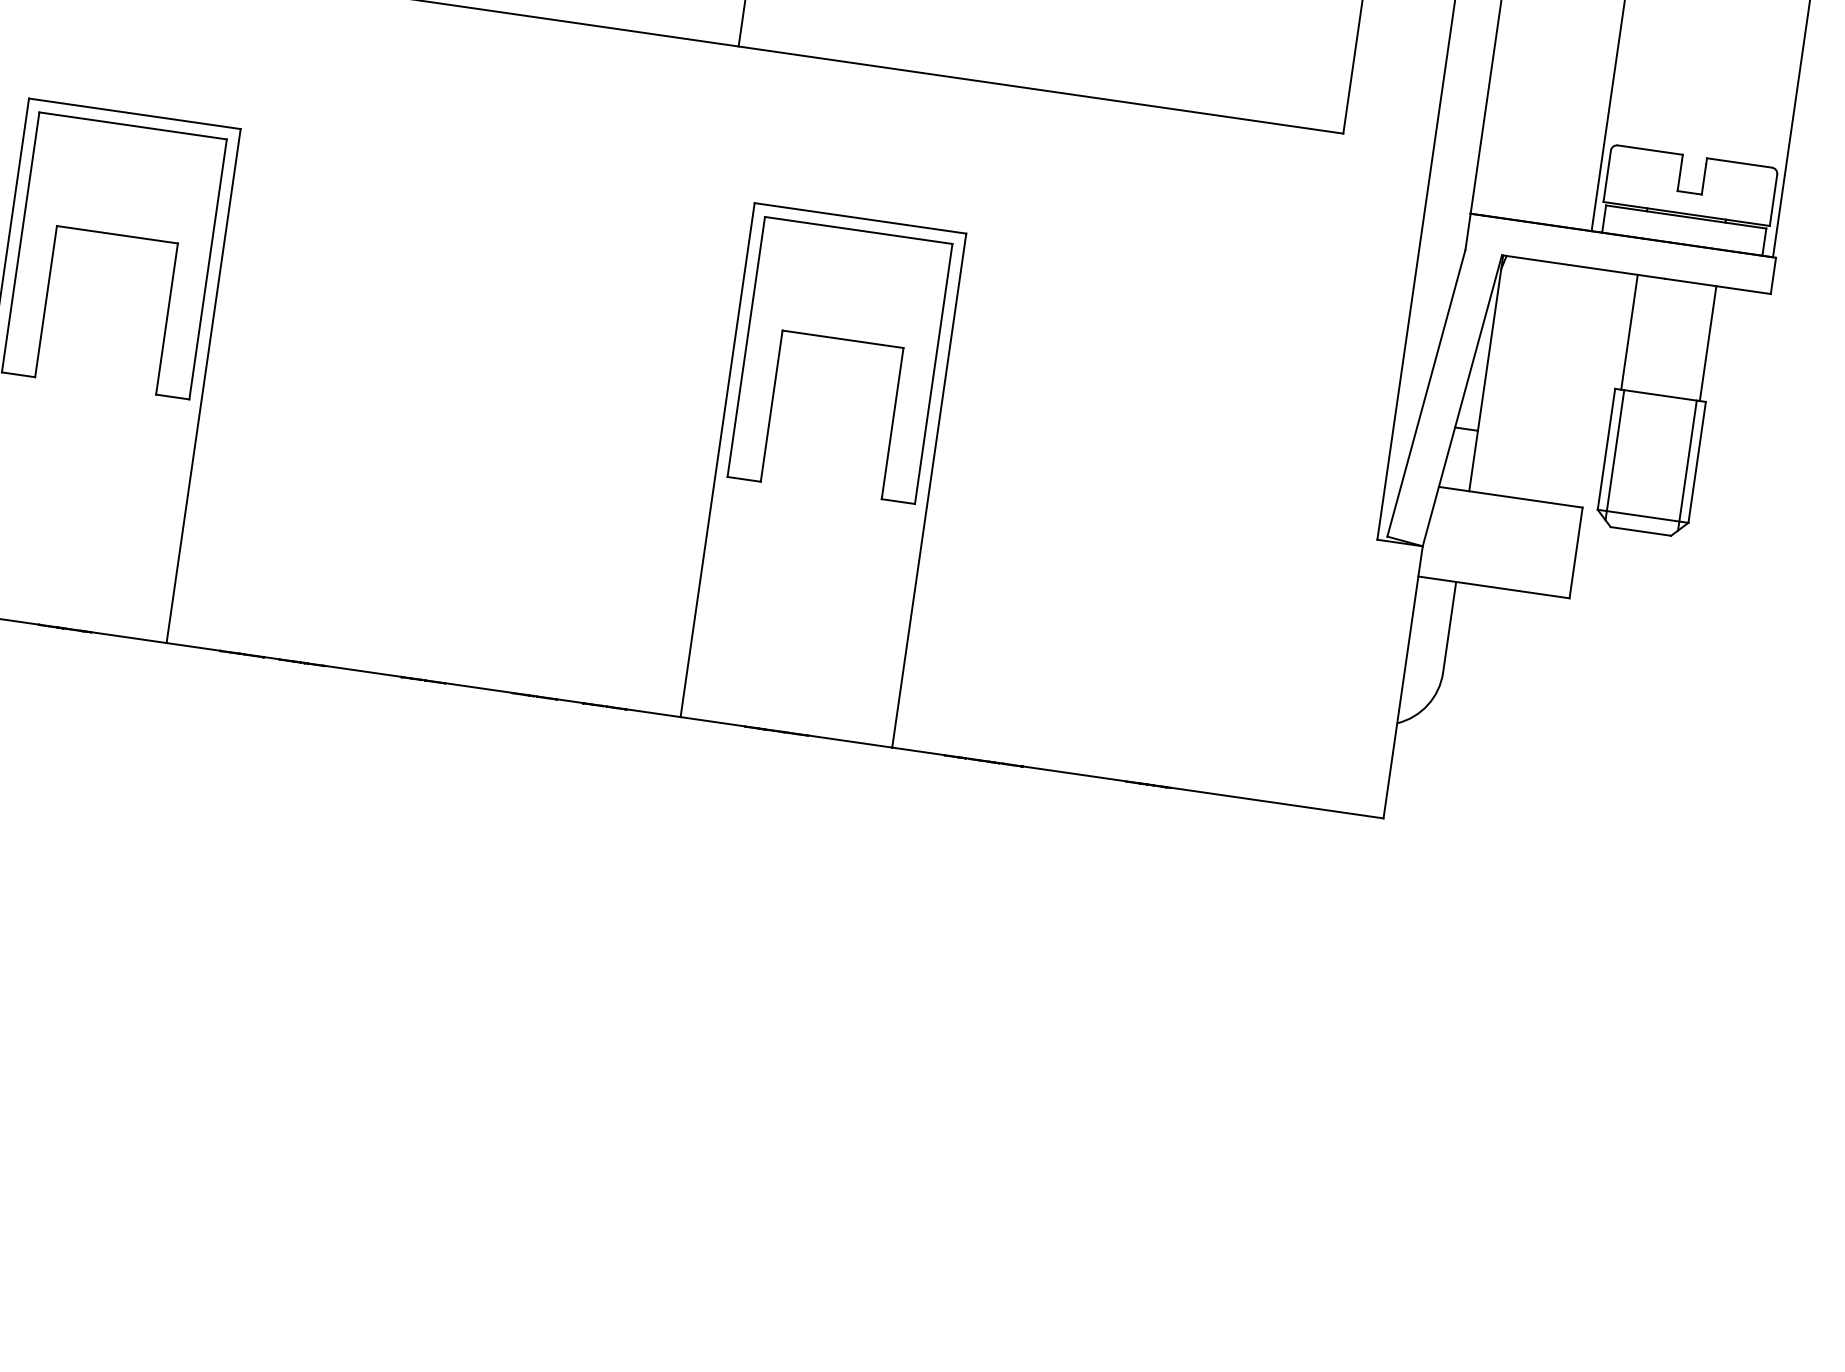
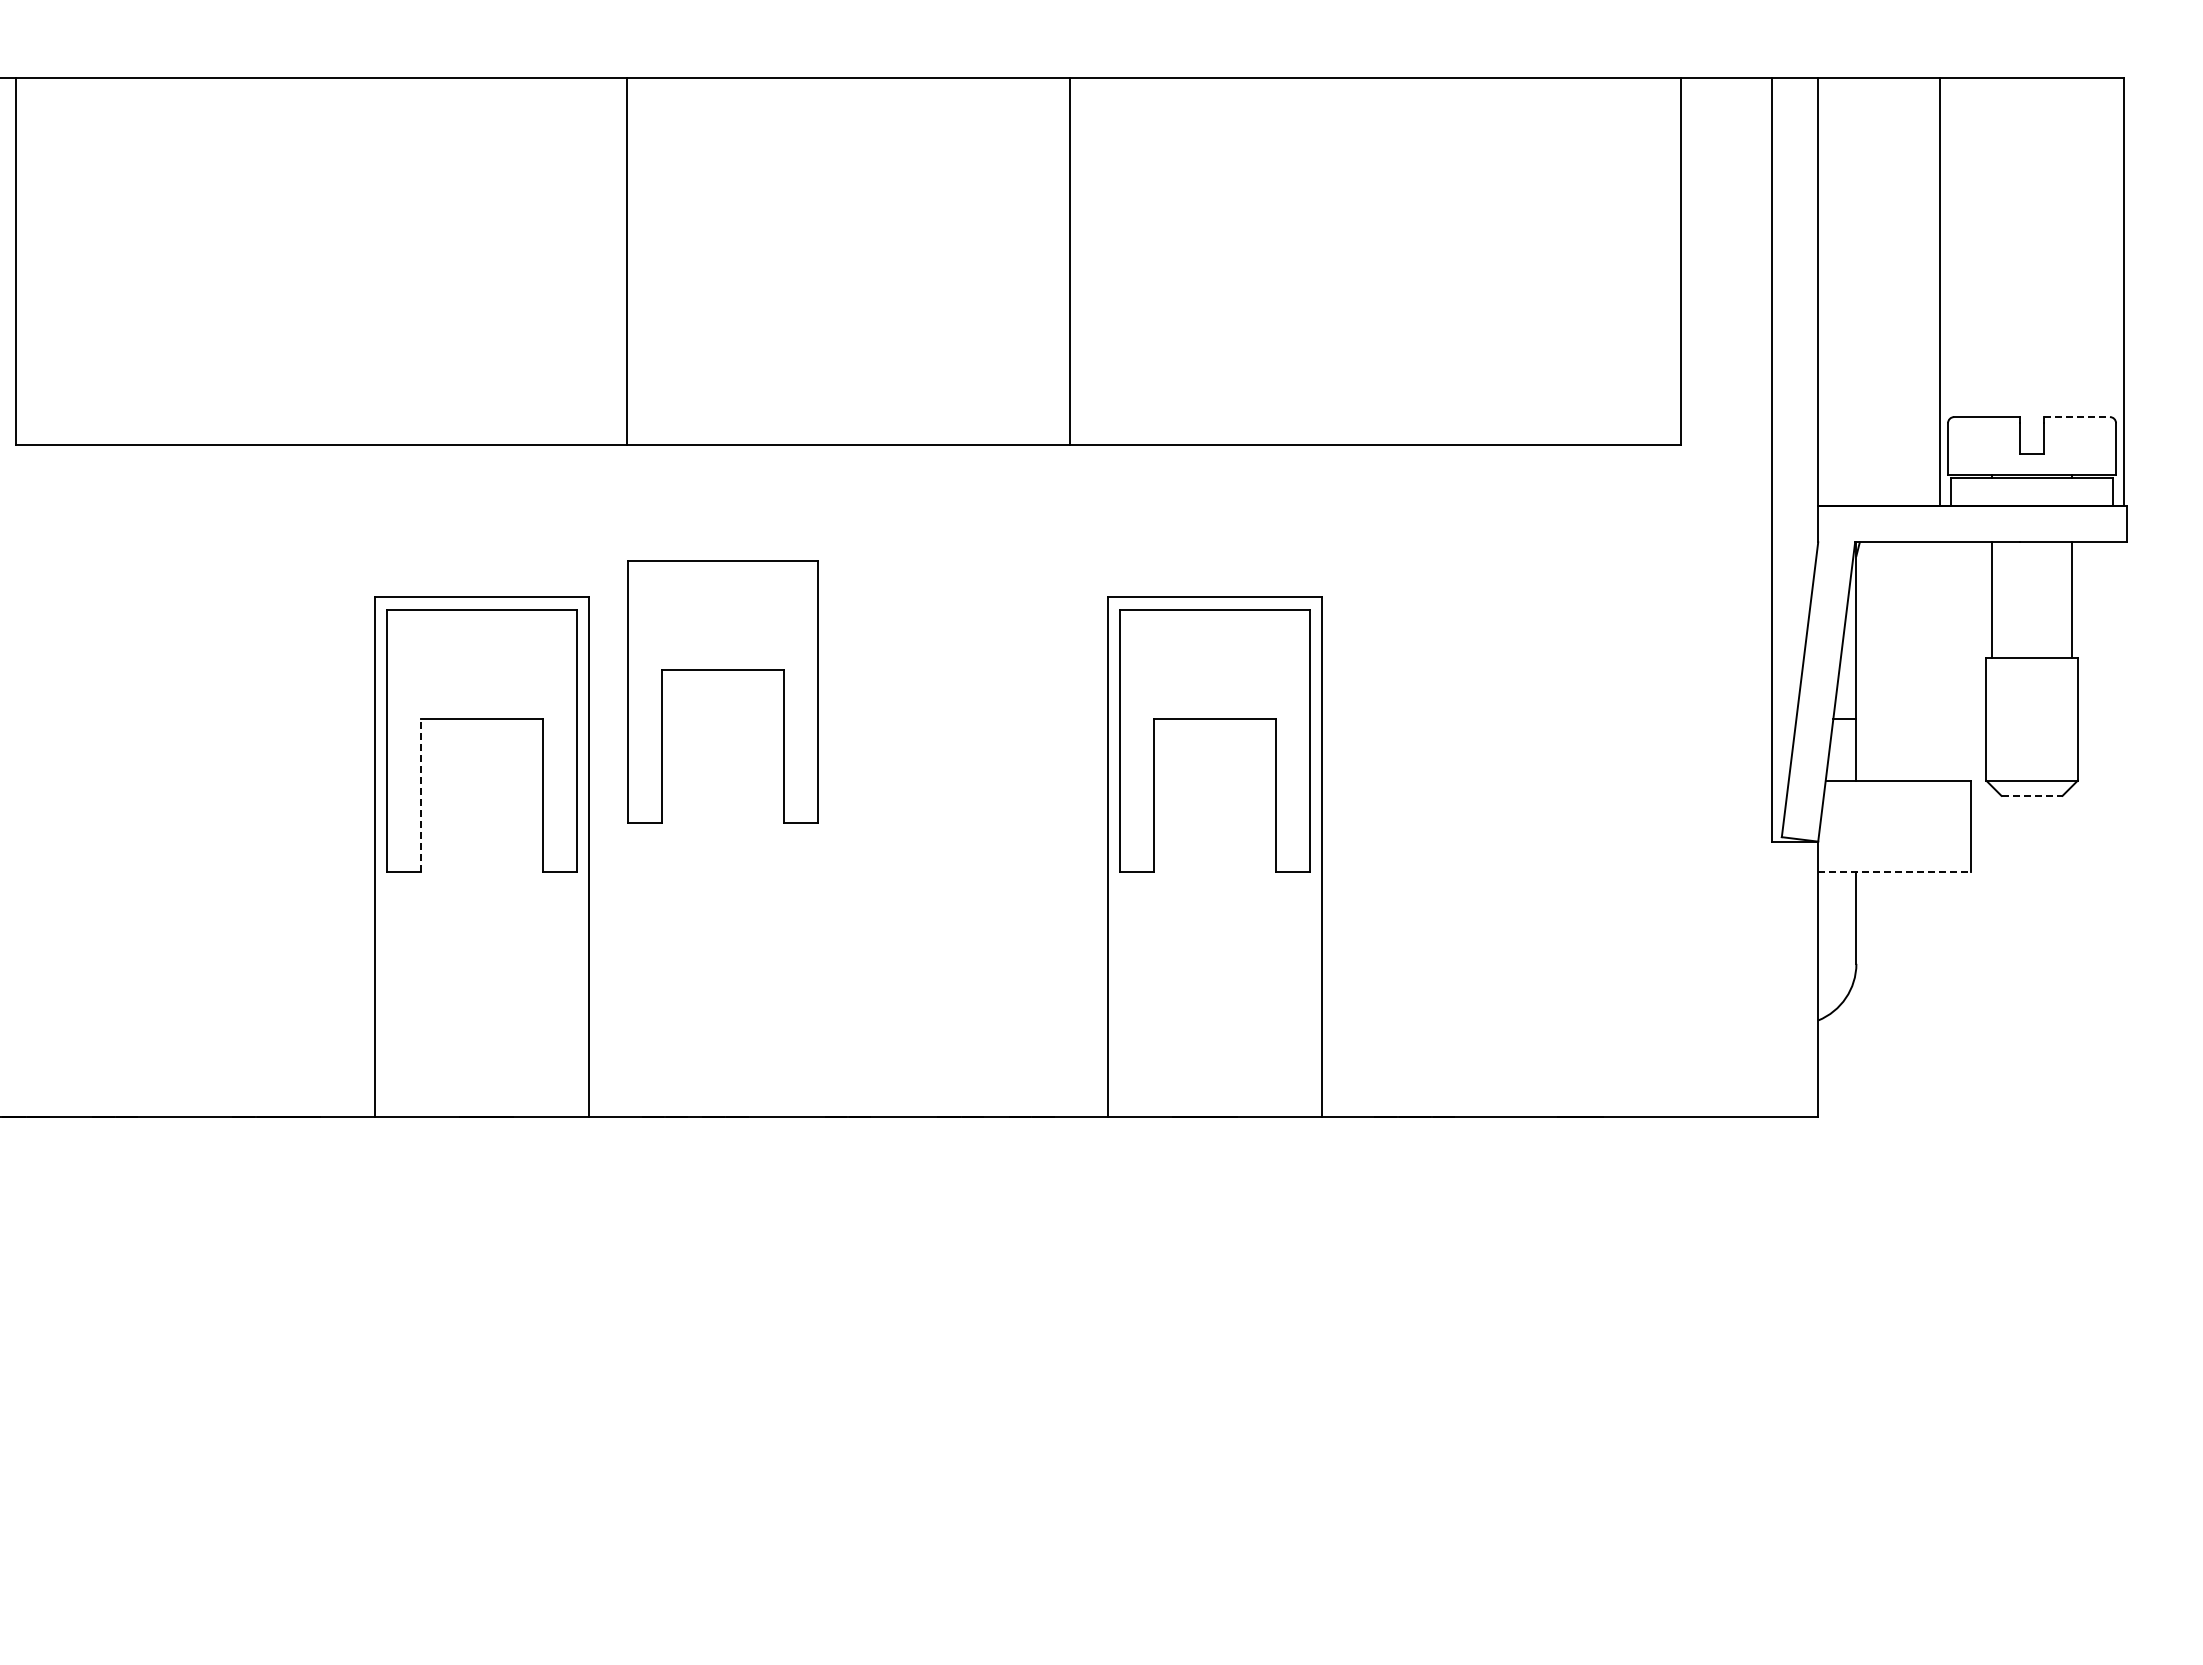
line: (1739, 163) -> (2077, 417), solid -> dashed
part: (362, 220) -> (722, 670), added
line: (45, 301) -> (420, 795), solid -> dashed
line: (1615, 454) -> (1995, 723), removed
line: (1687, 465) -> (2068, 723), removed
line: (1641, 531) -> (2032, 795), solid -> dashed
line: (1494, 587) -> (1895, 872), solid -> dashed

